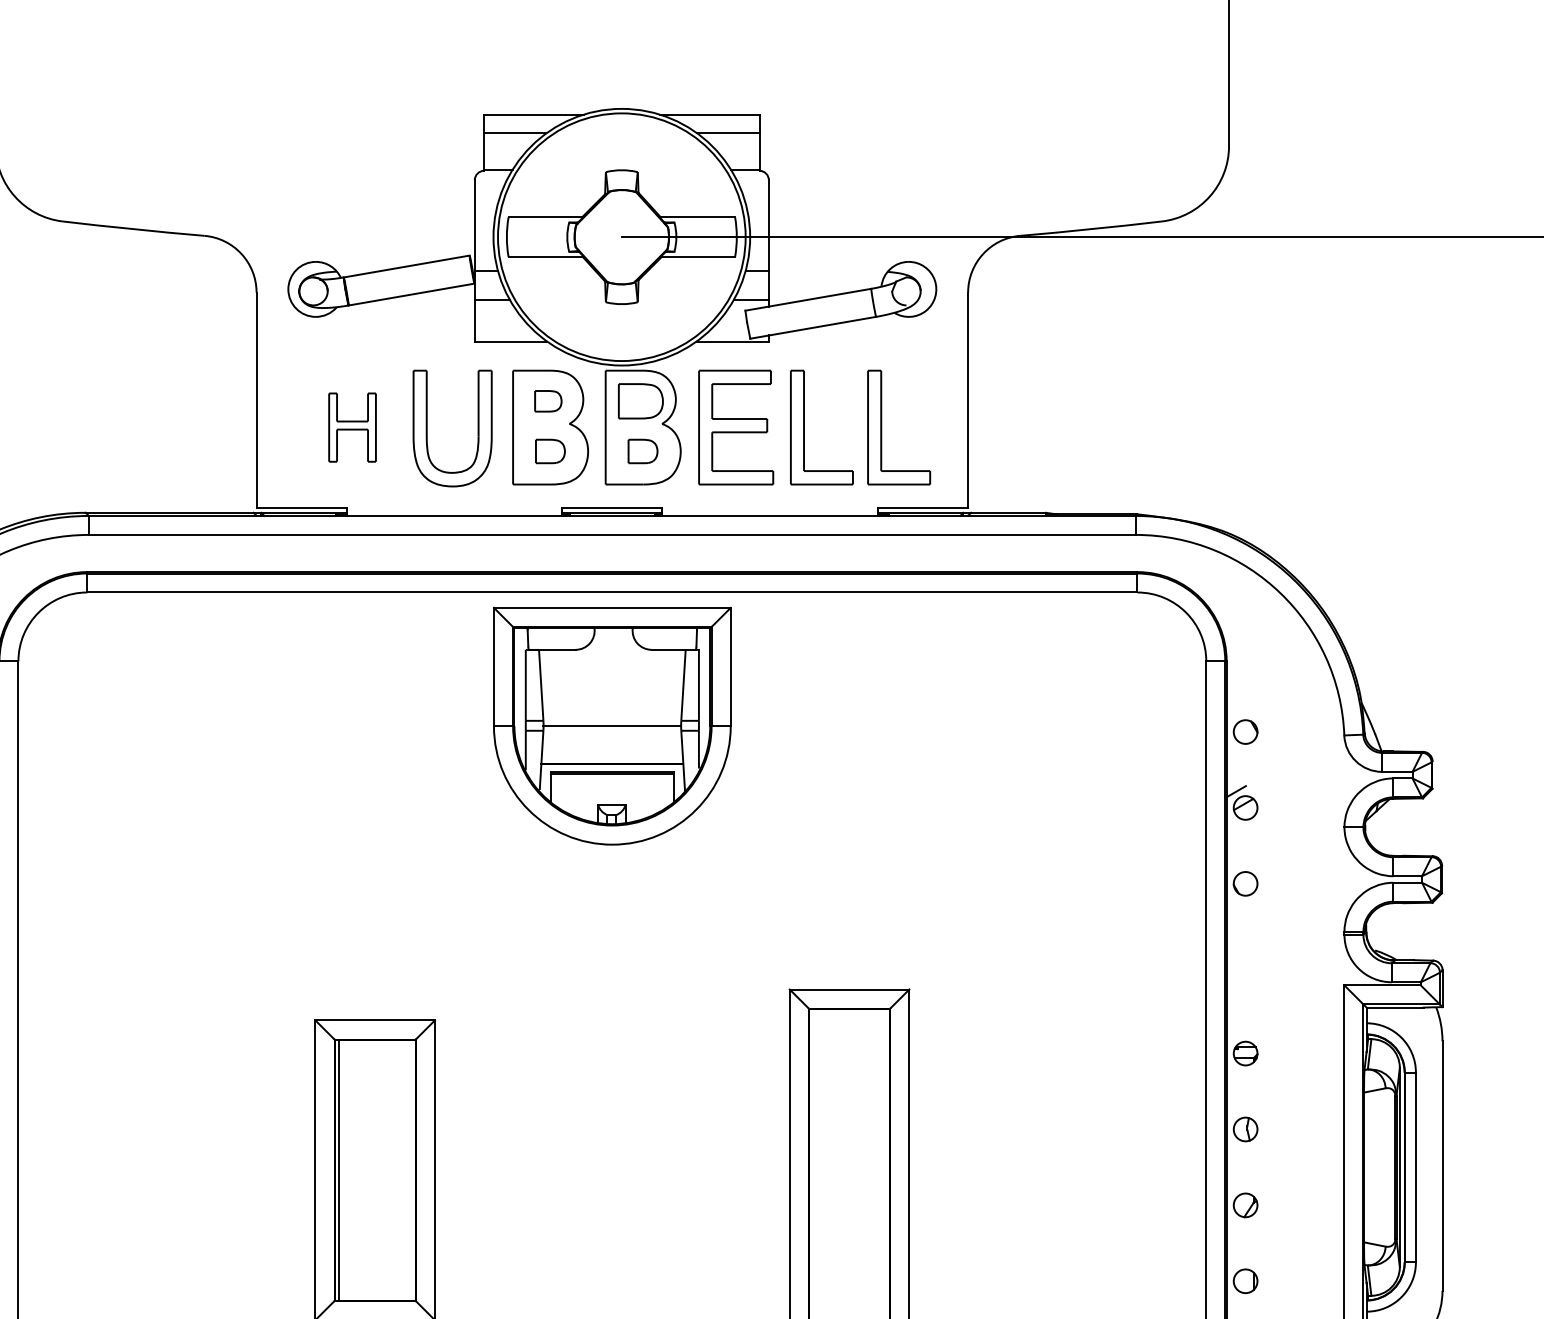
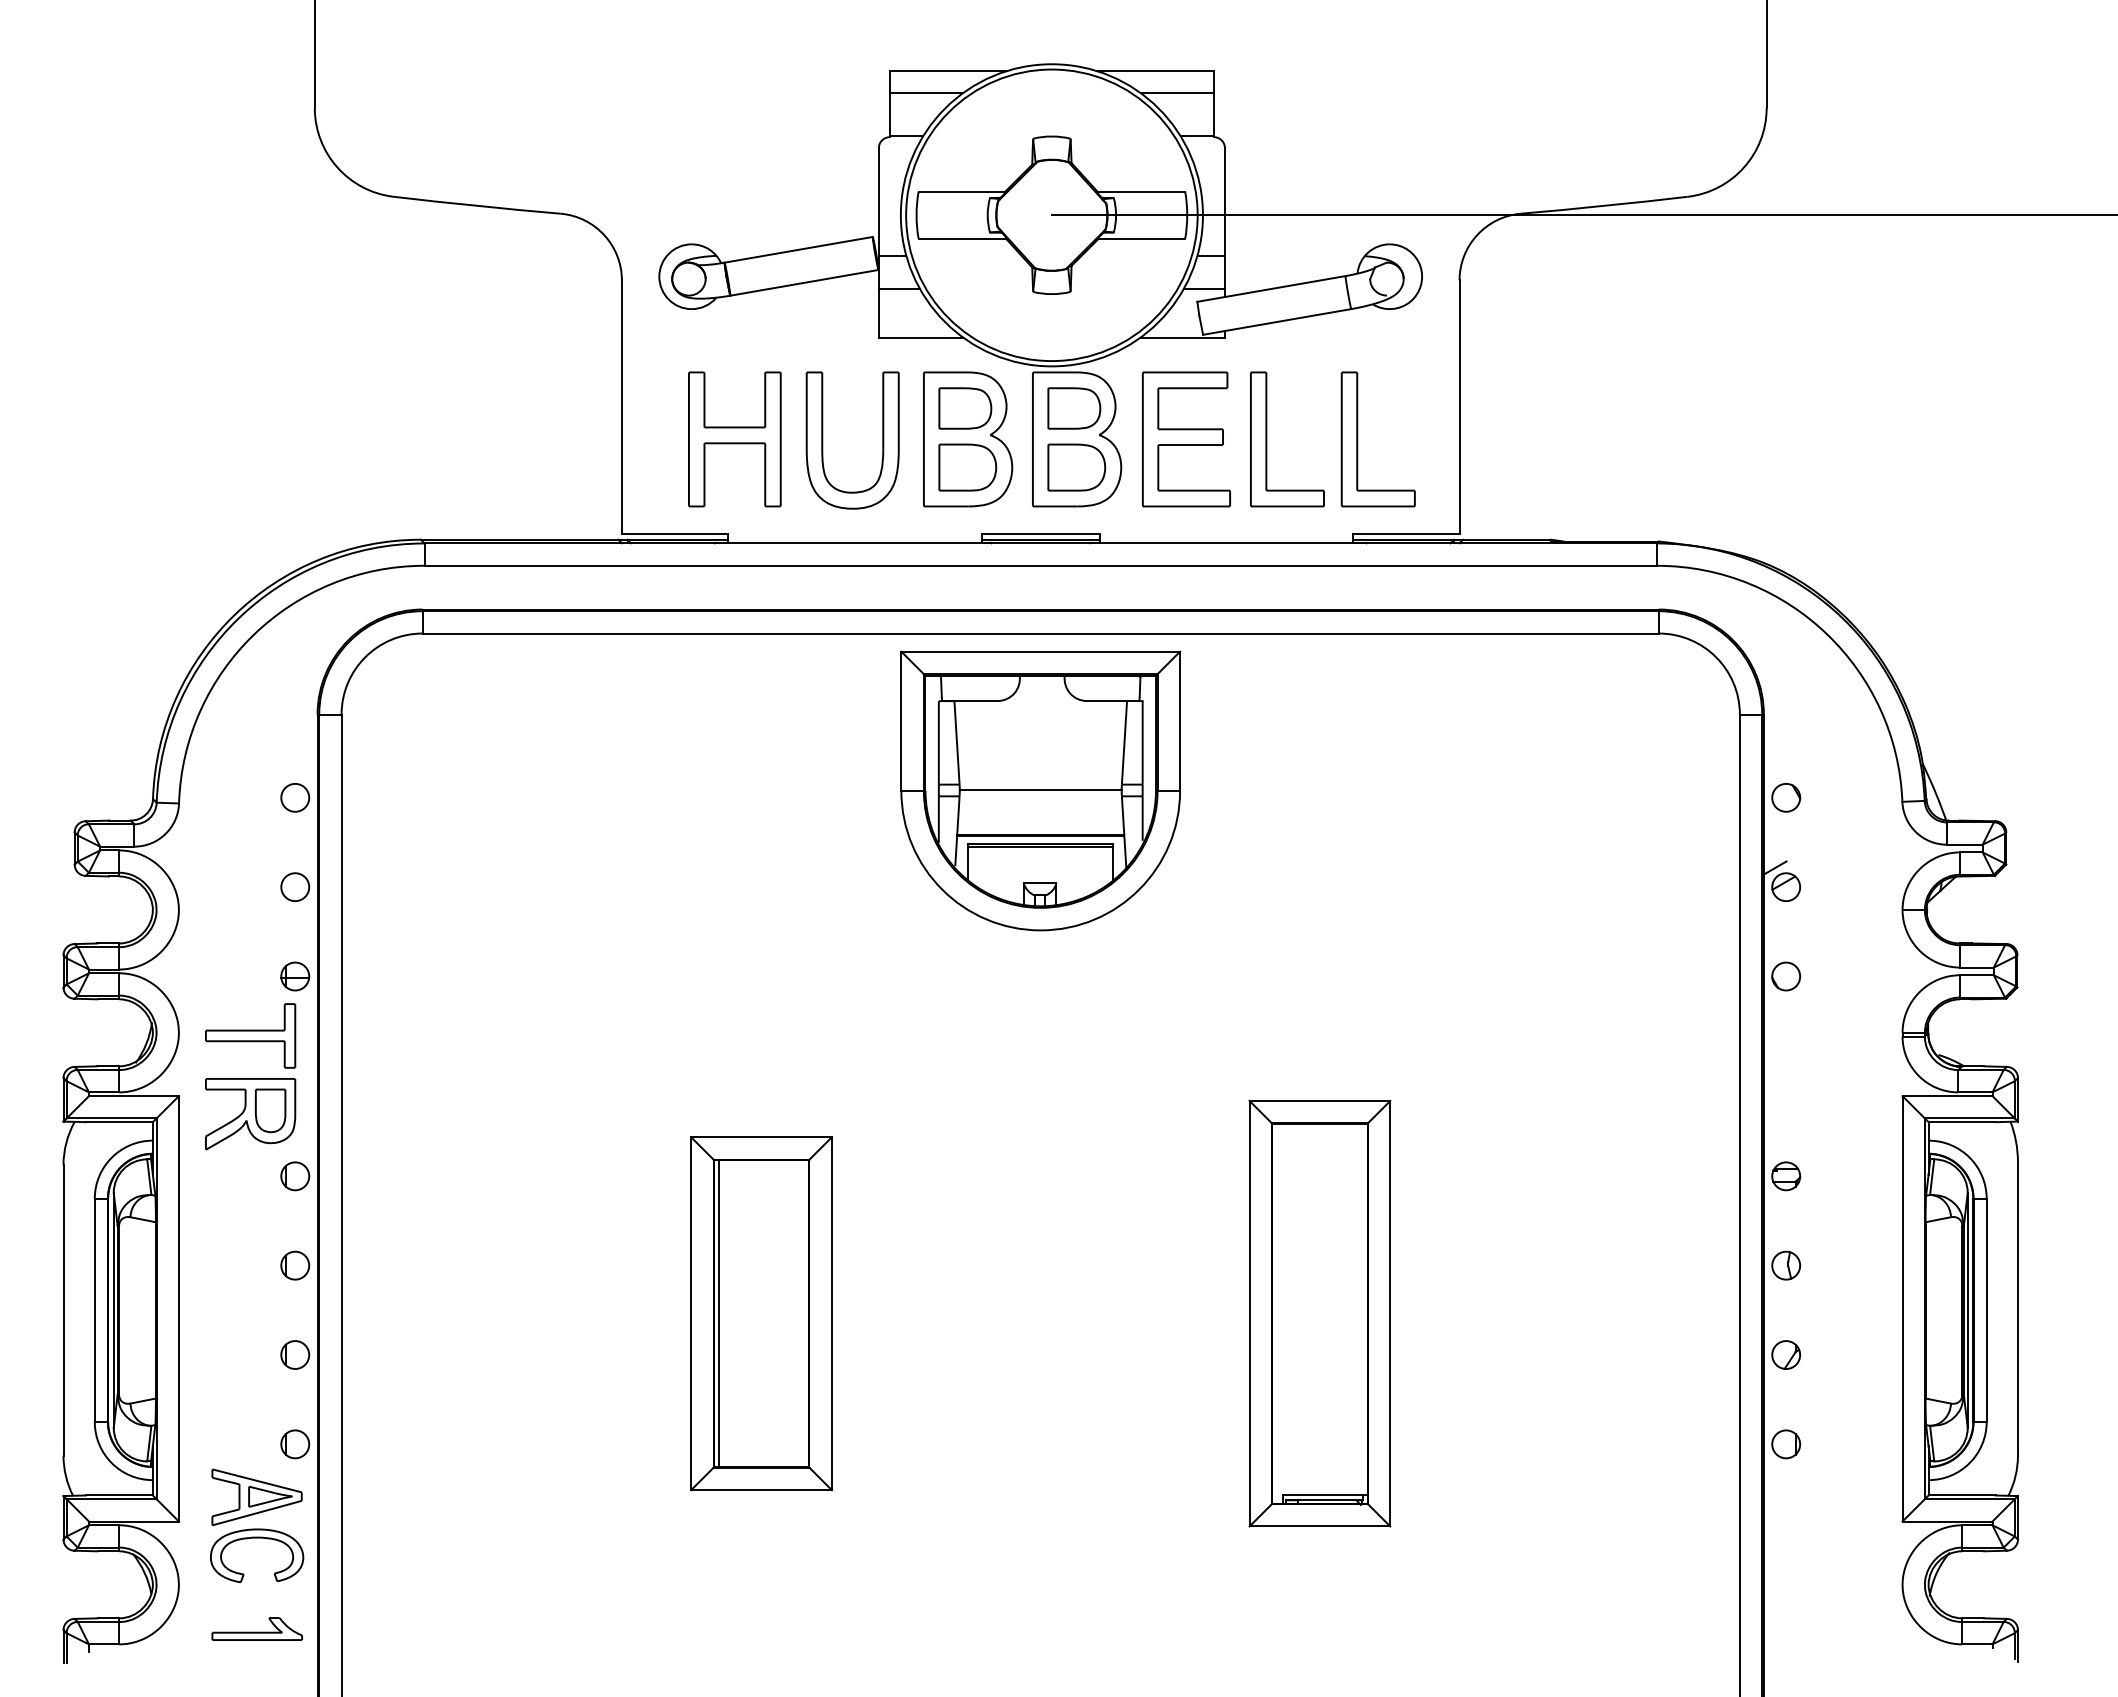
part: (548, 401) -> (965, 408), size x1.67
part: (352, 427) -> (734, 439), size x1.67
part: (550, 451) -> (967, 467), size x1.67
part: (642, 451) -> (1076, 467), size x1.67

